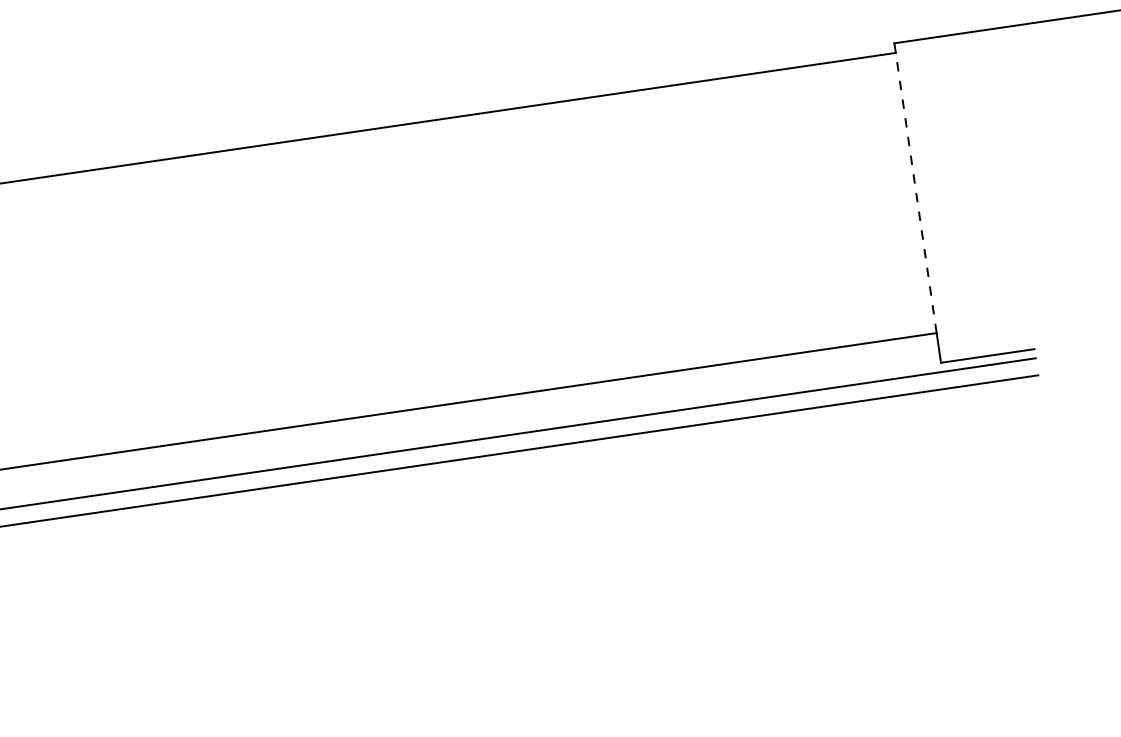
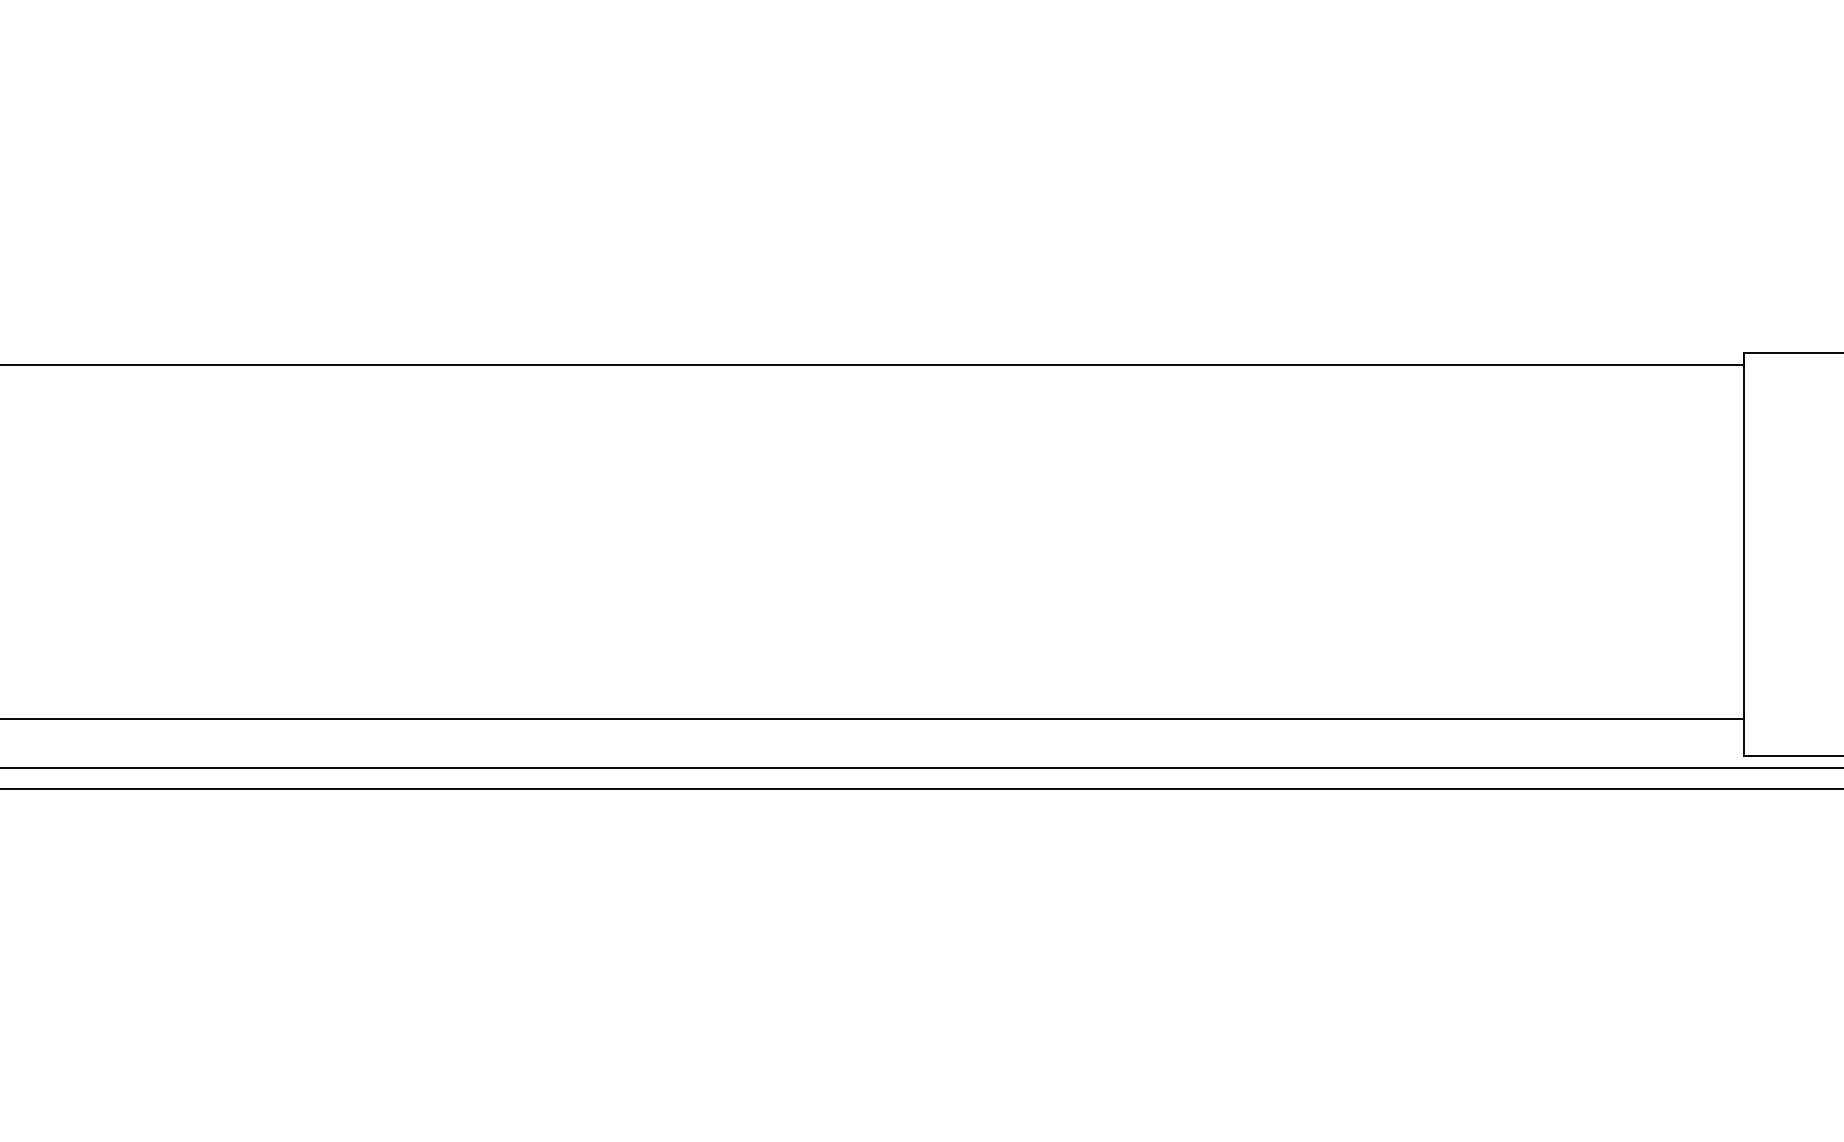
line: (916, 192) -> (1744, 541), dashed -> solid

